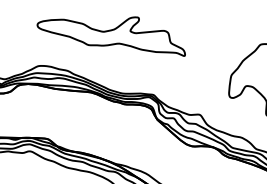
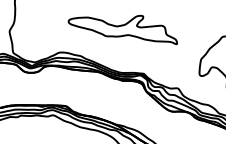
part: (110, 35) -> (122, 29), moved

